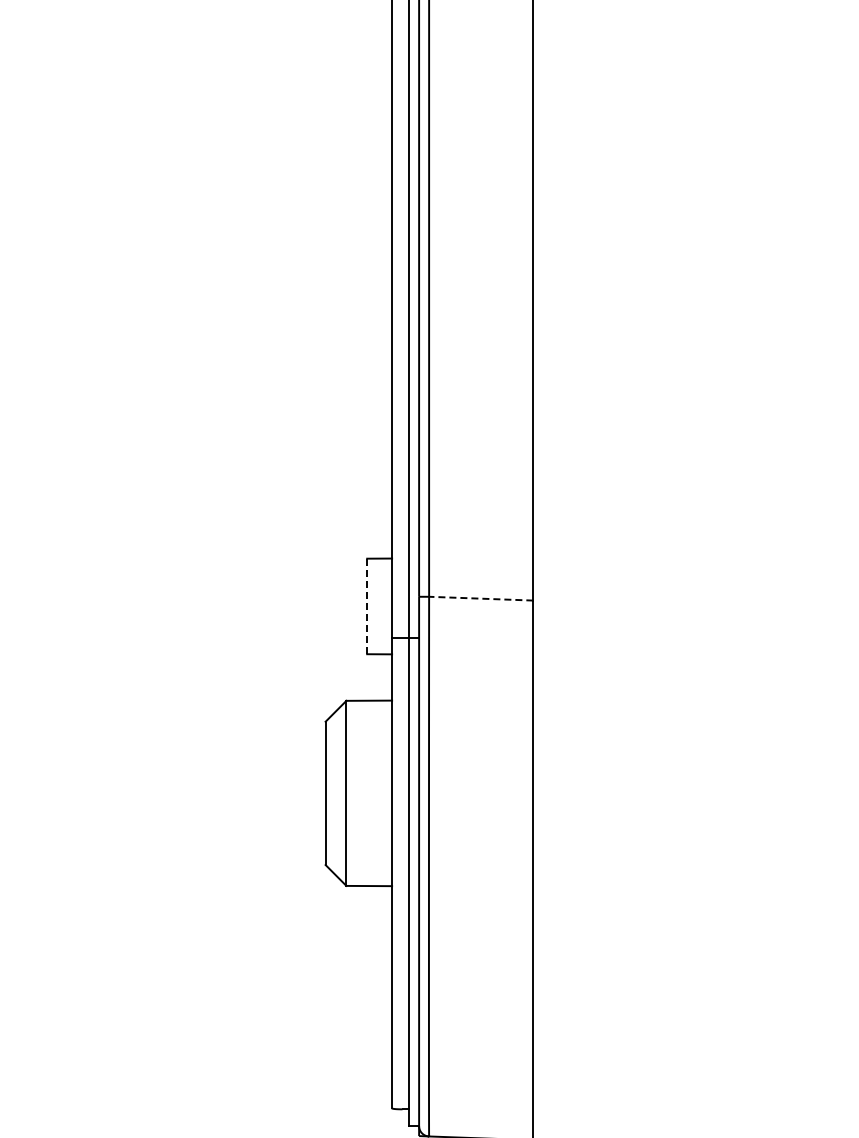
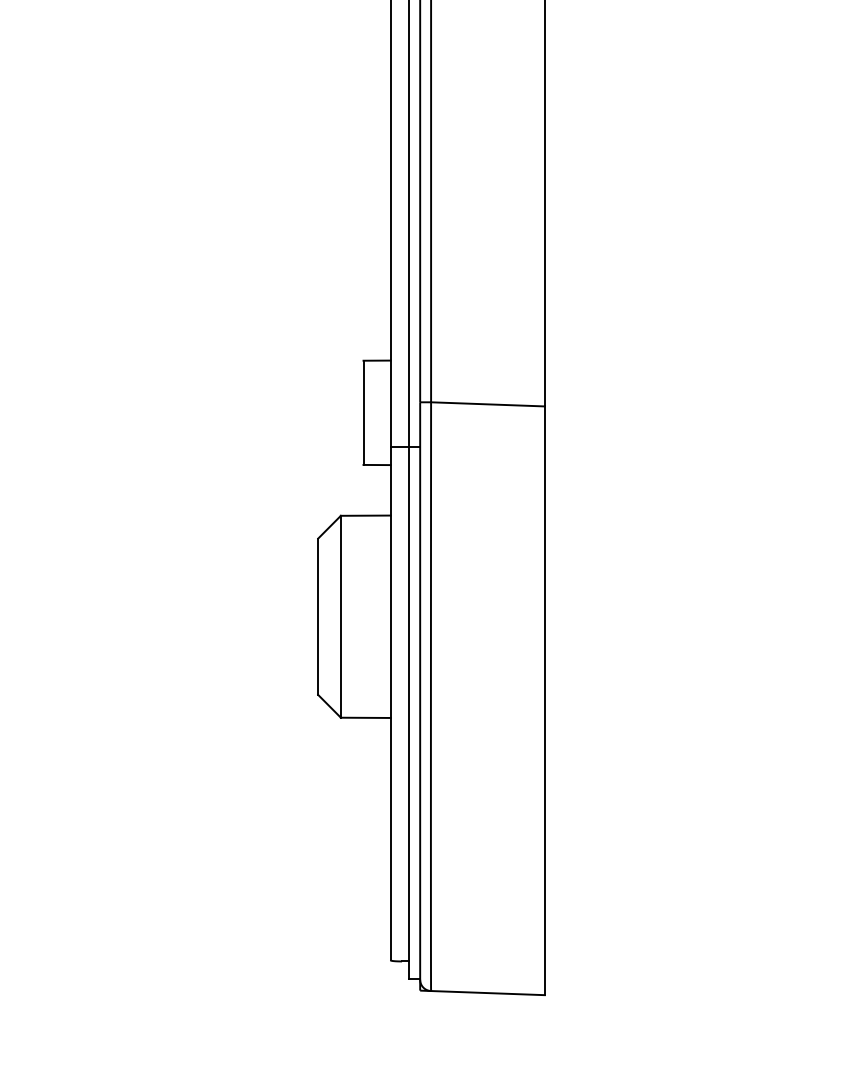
line: (480, 598) -> (487, 404), dashed -> solid
line: (367, 606) -> (363, 412), dashed -> solid

